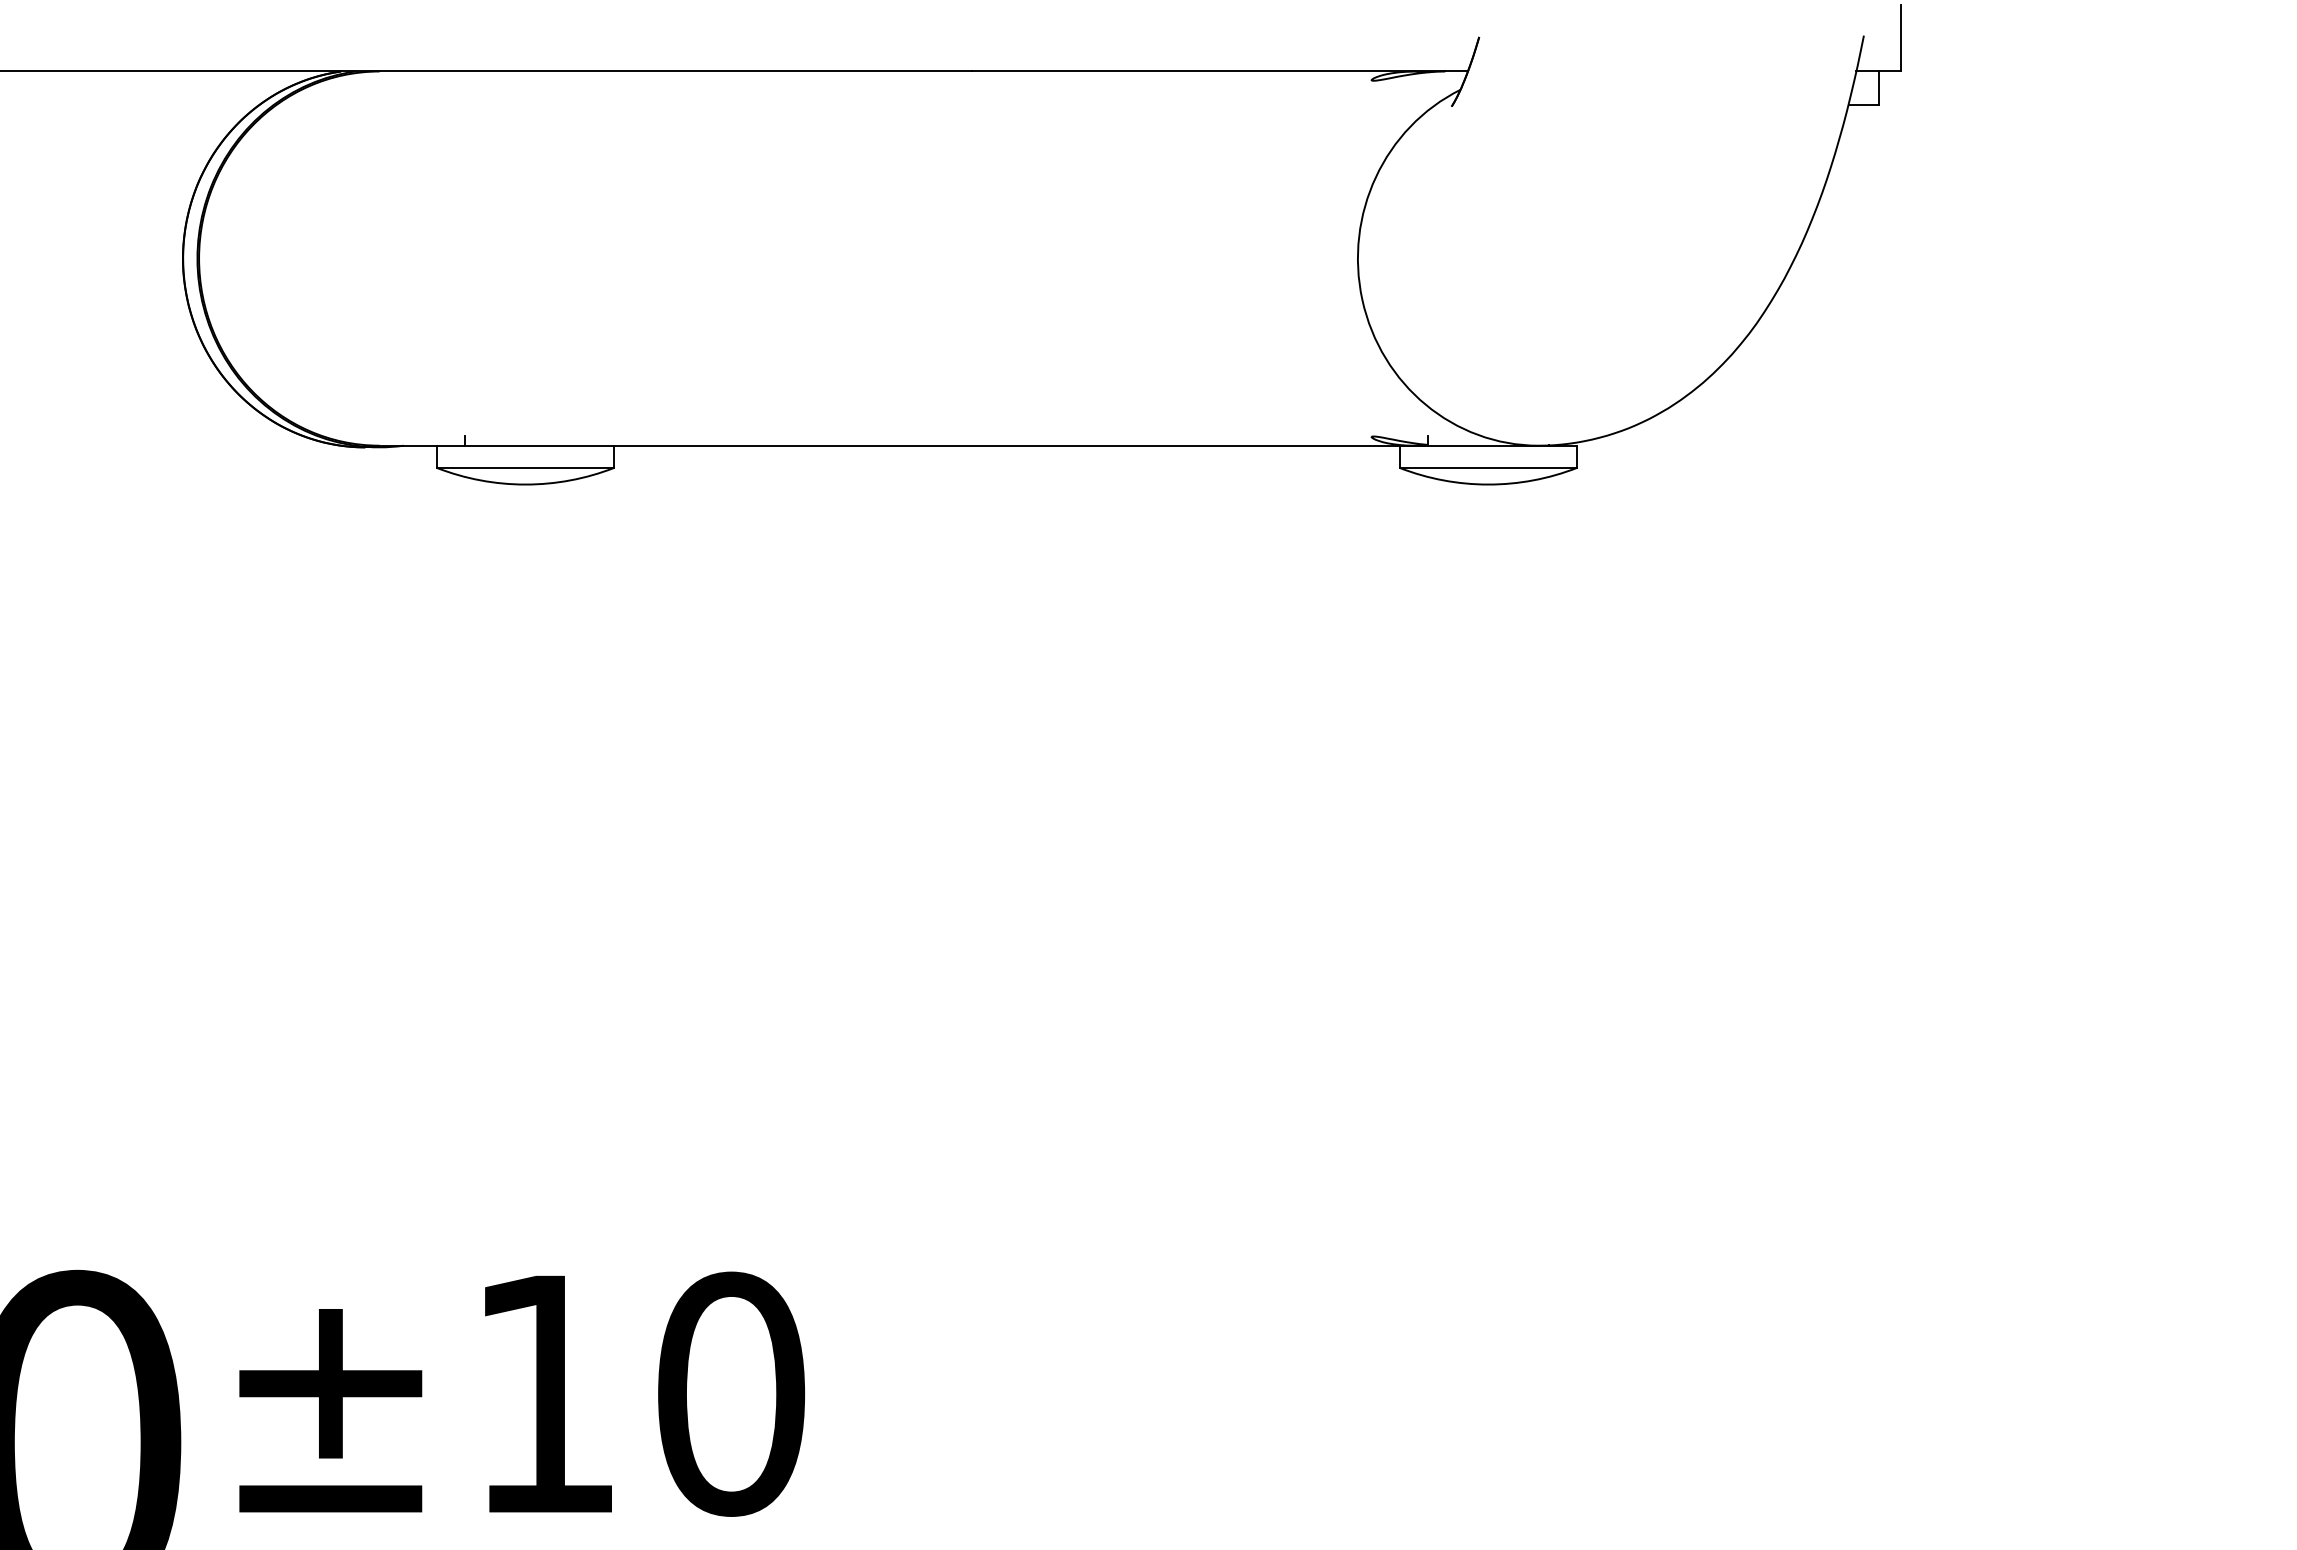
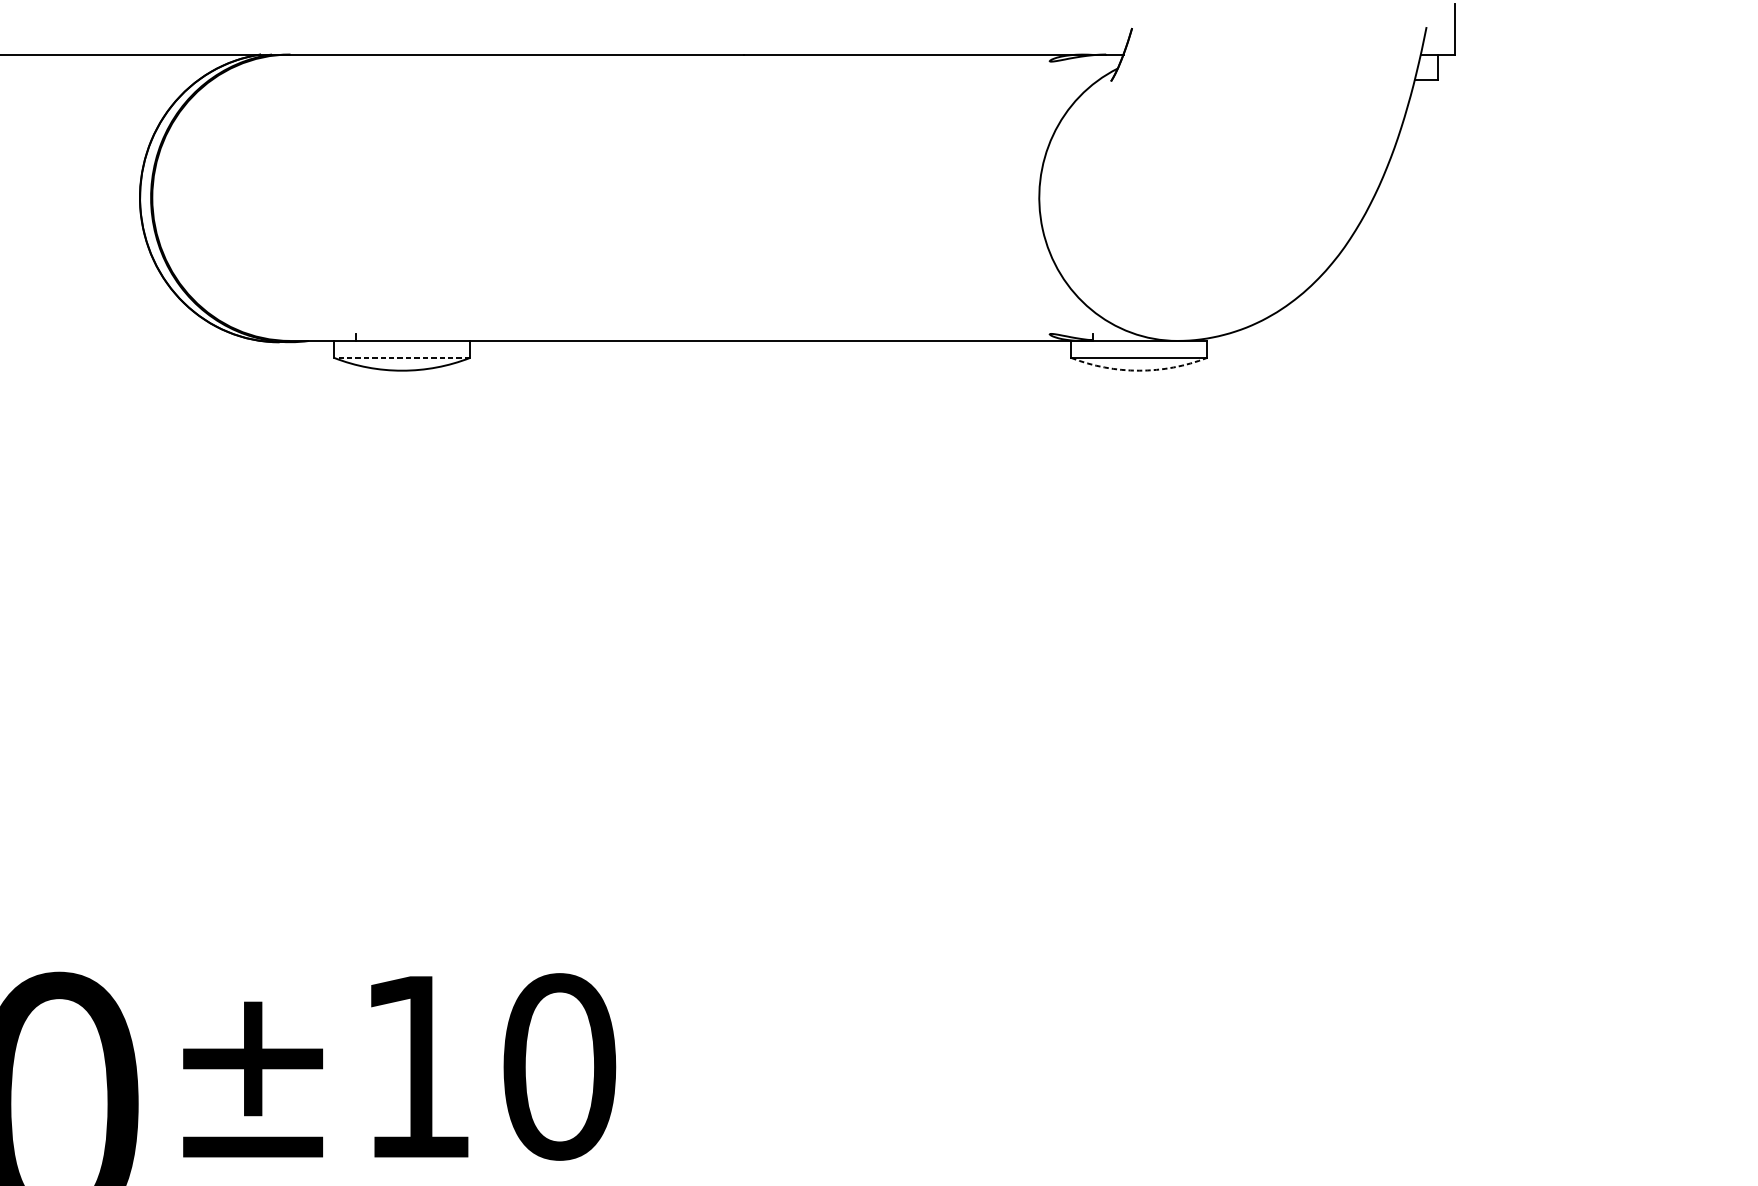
line: (525, 467) -> (402, 357), solid -> dashed
arc: (1488, 484) -> (1139, 370), solid -> dashed

